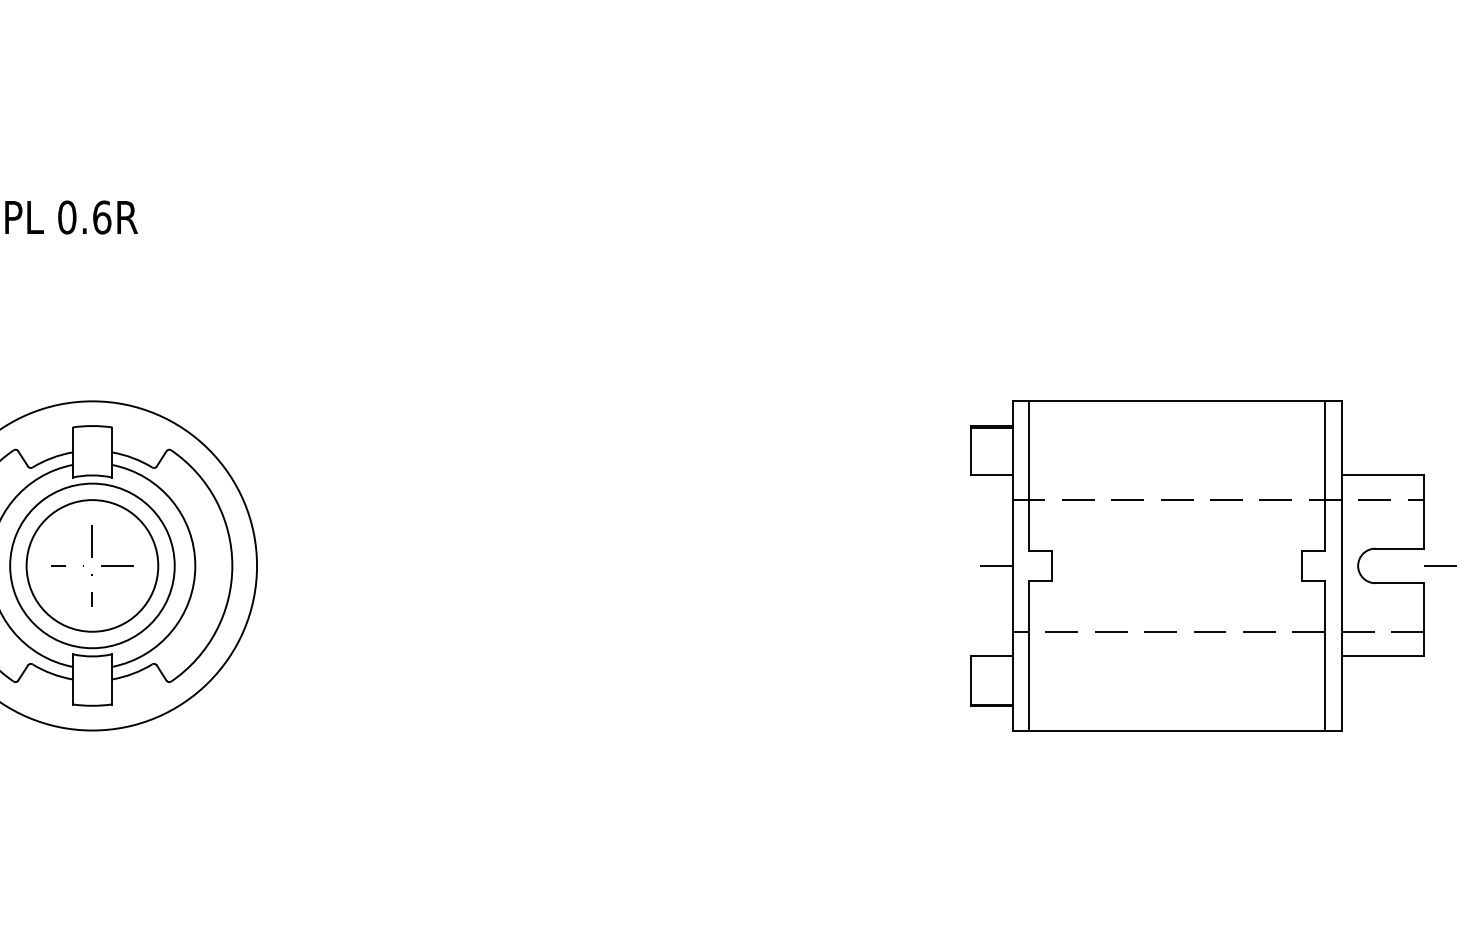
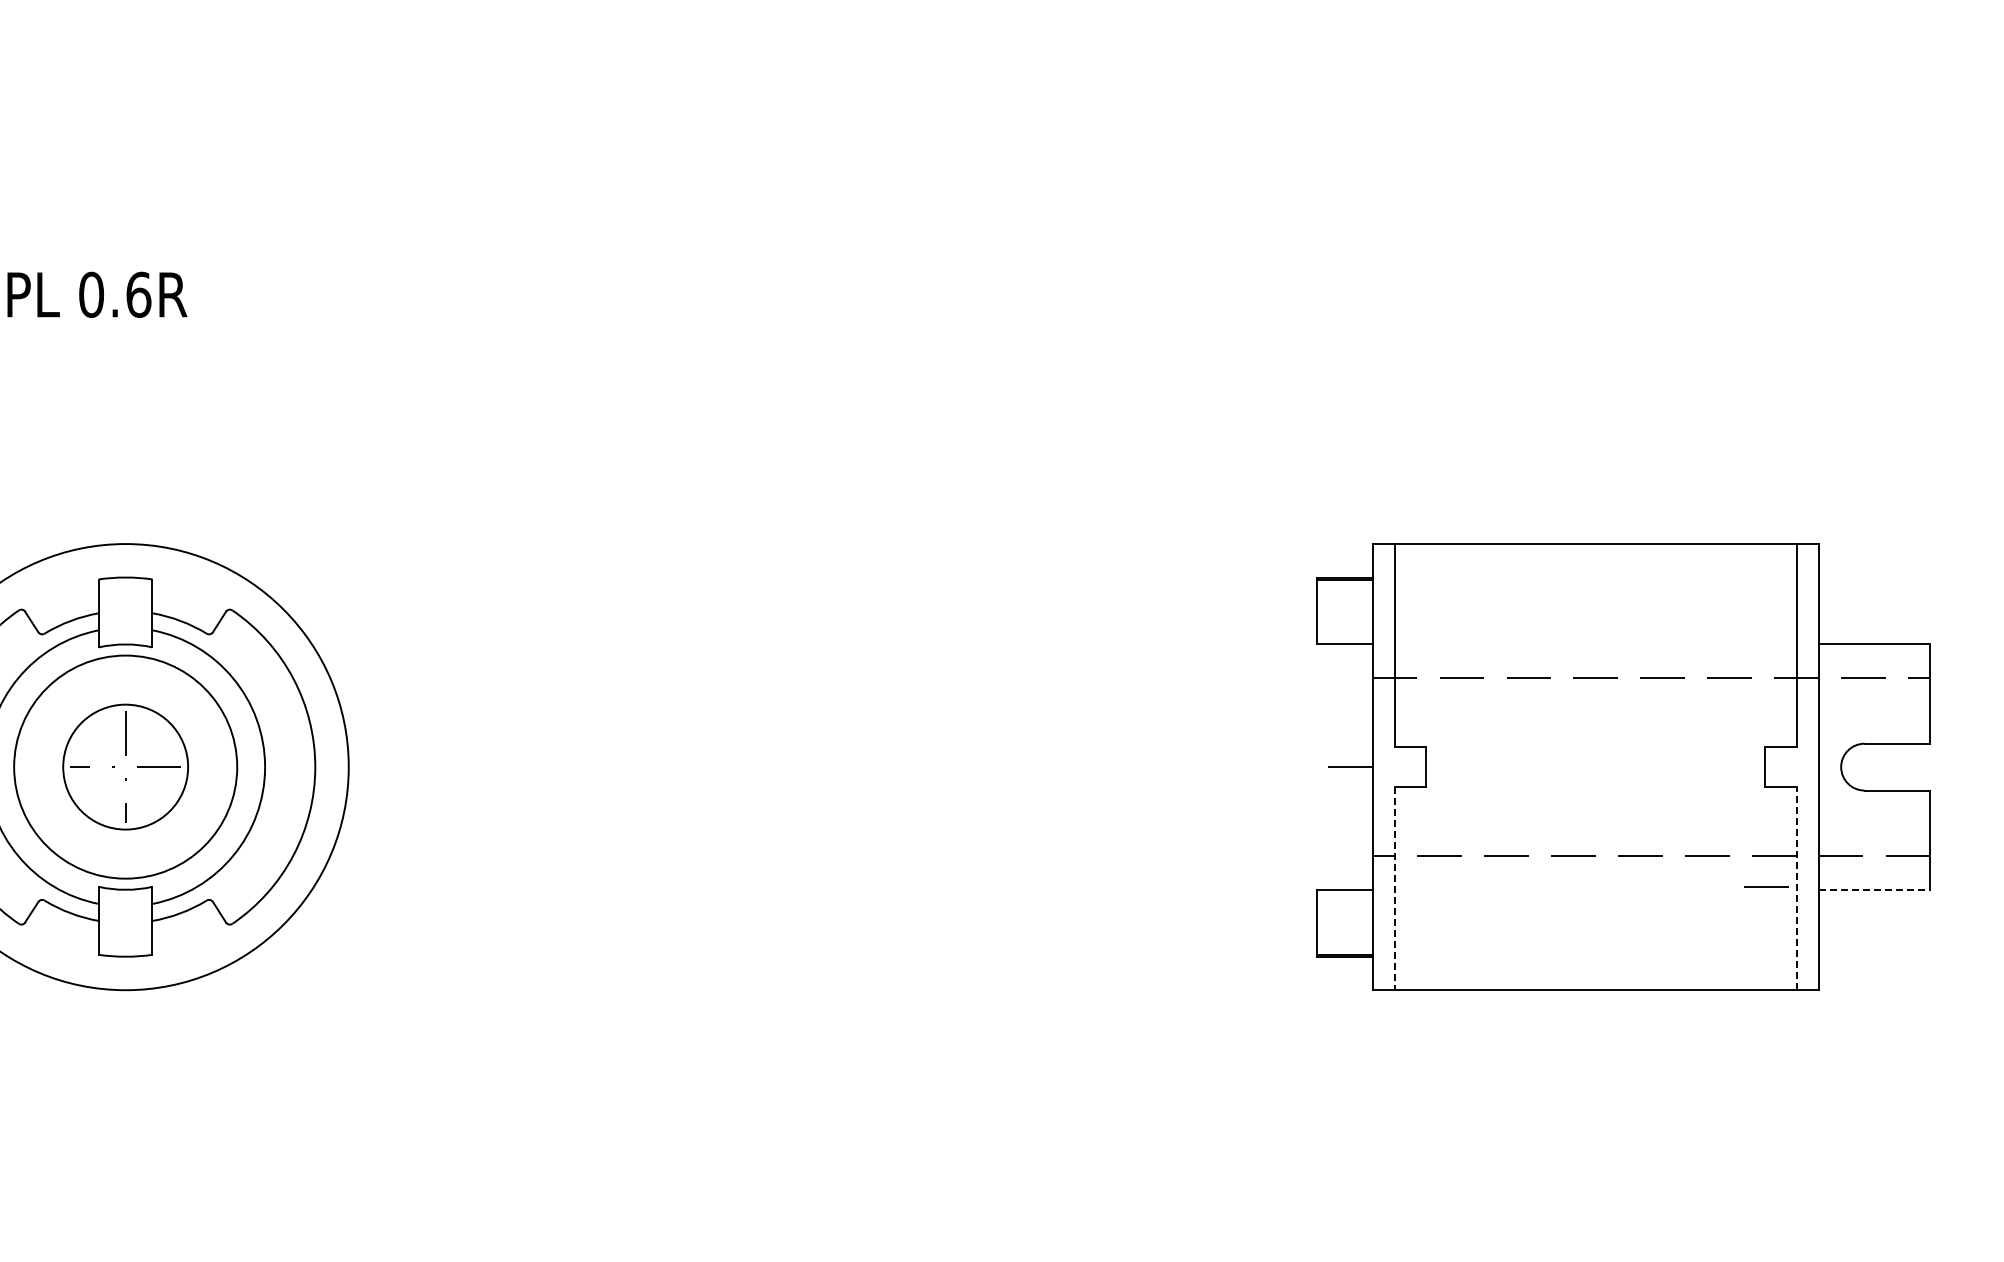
circle: (92, 565) -> (125, 766), size x0.7
line: (1440, 565) -> (1766, 886), moved
line: (1029, 655) -> (1395, 888), solid -> dashed
line: (1325, 655) -> (1796, 888), solid -> dashed
line: (1382, 656) -> (1874, 889), solid -> dashed

